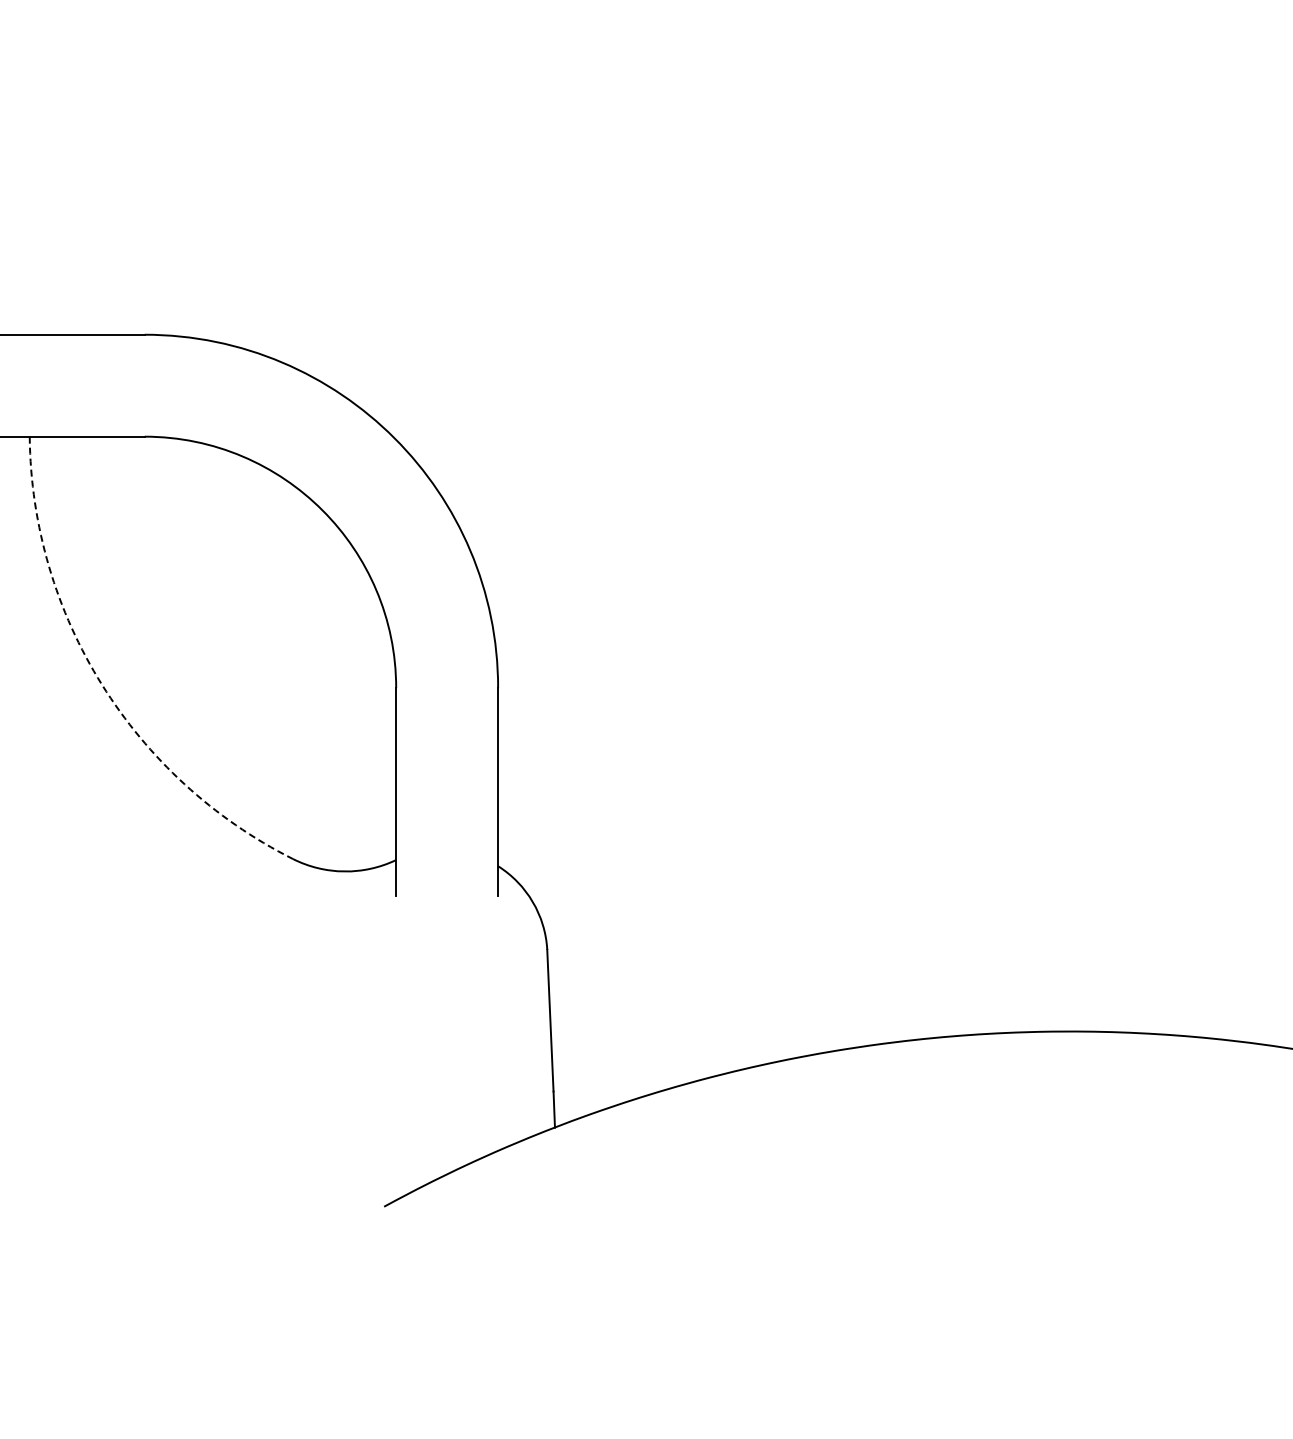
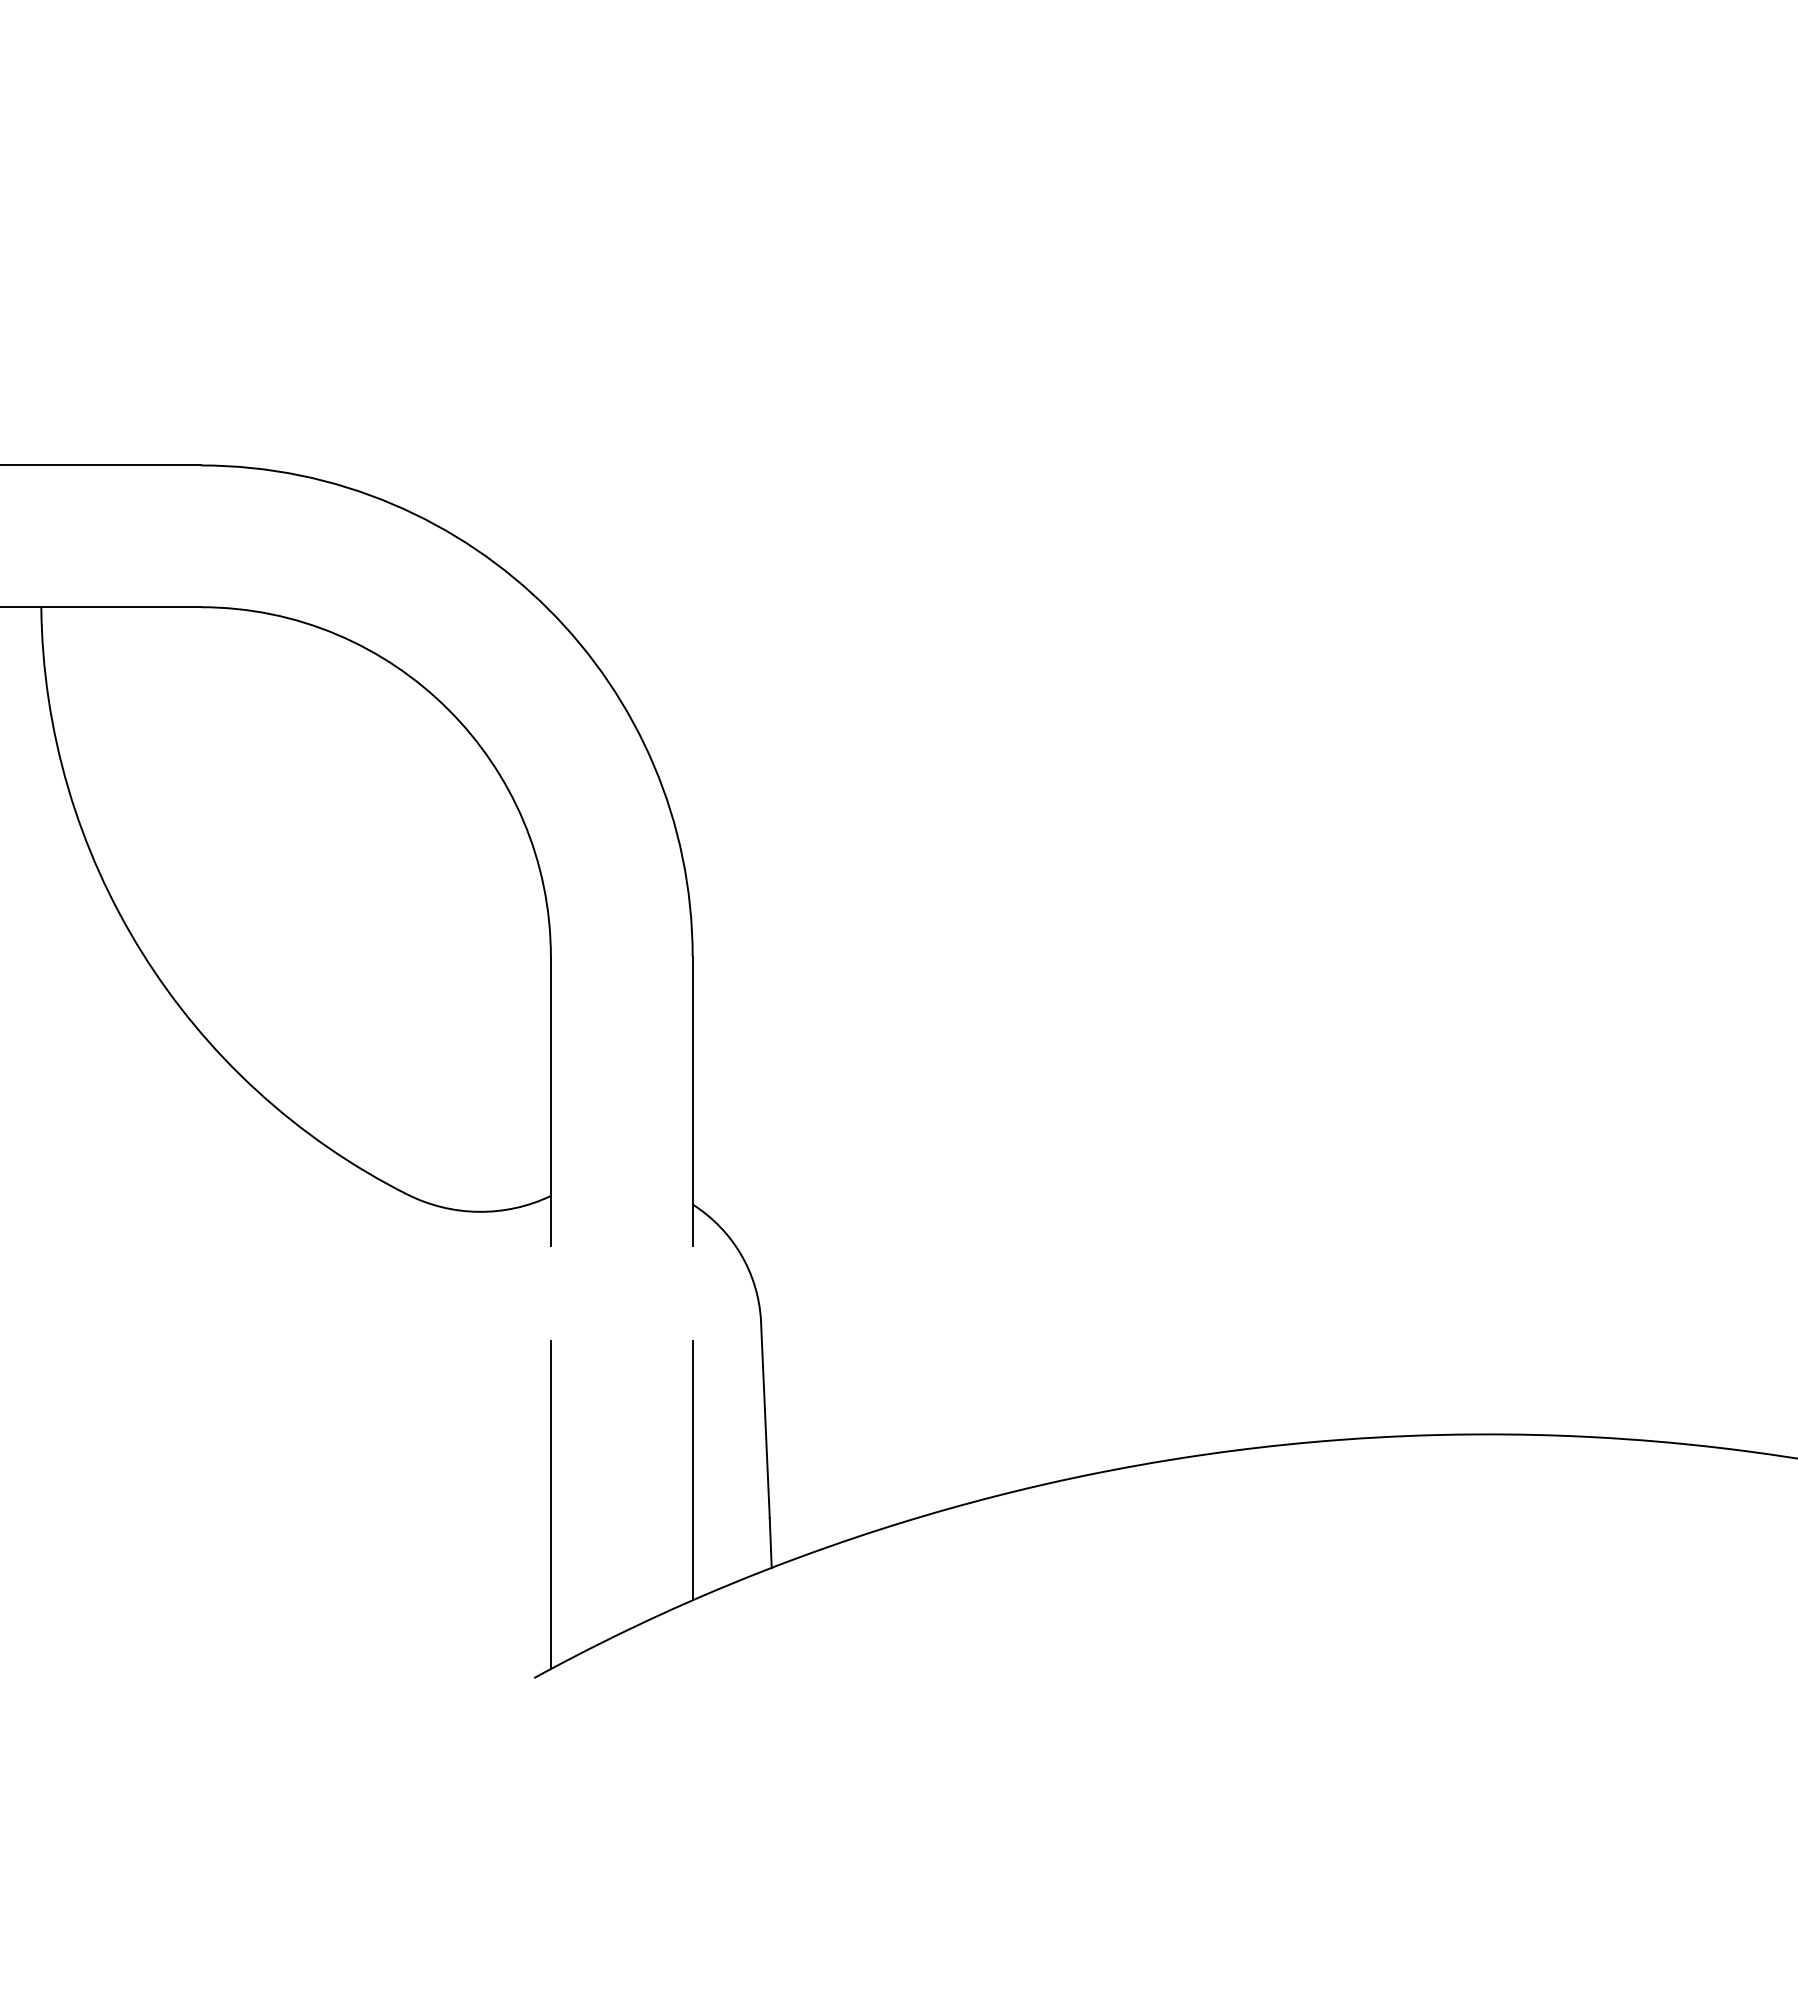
arc: (102, 684) -> (142, 951), dashed -> solid
line: (498, 1057) -> (693, 1470), added
line: (396, 1082) -> (551, 1505), added

